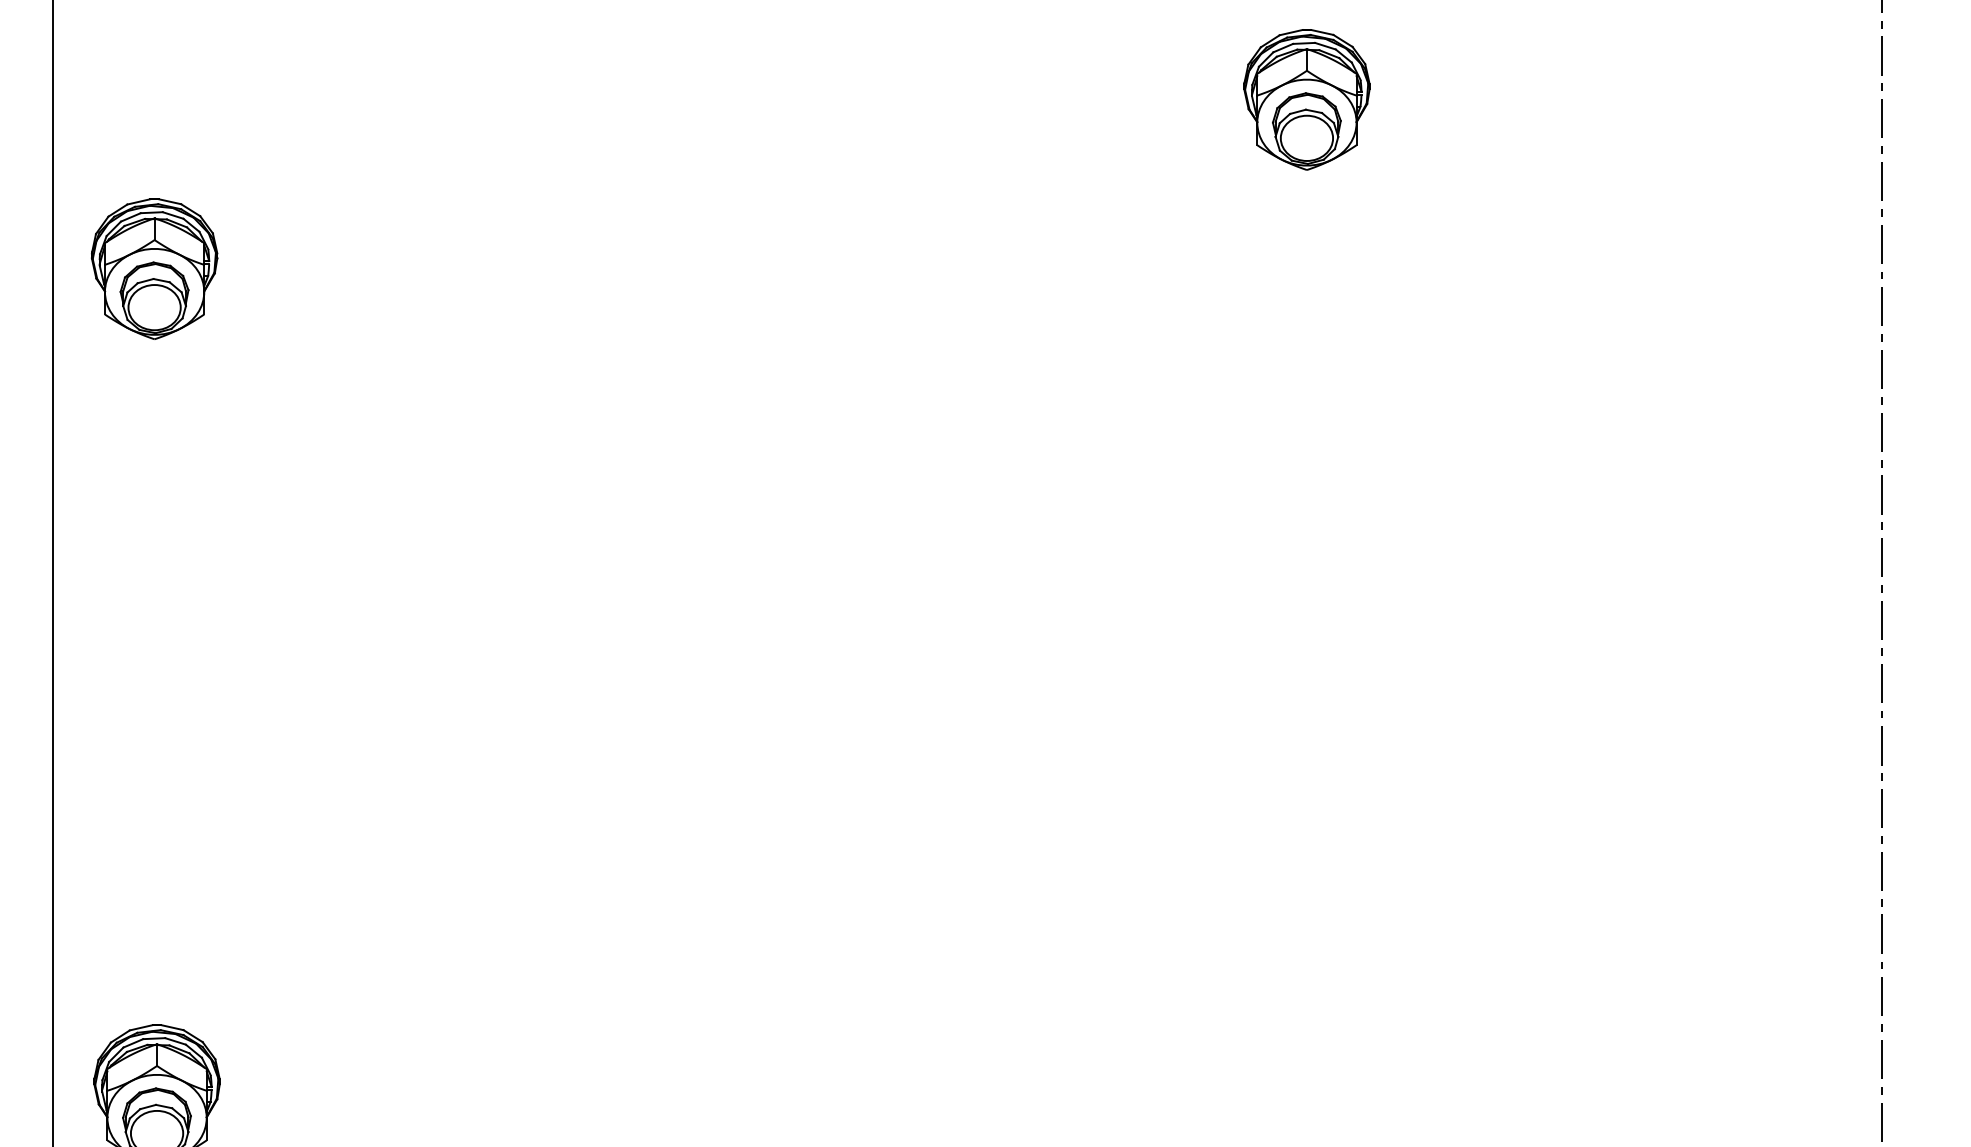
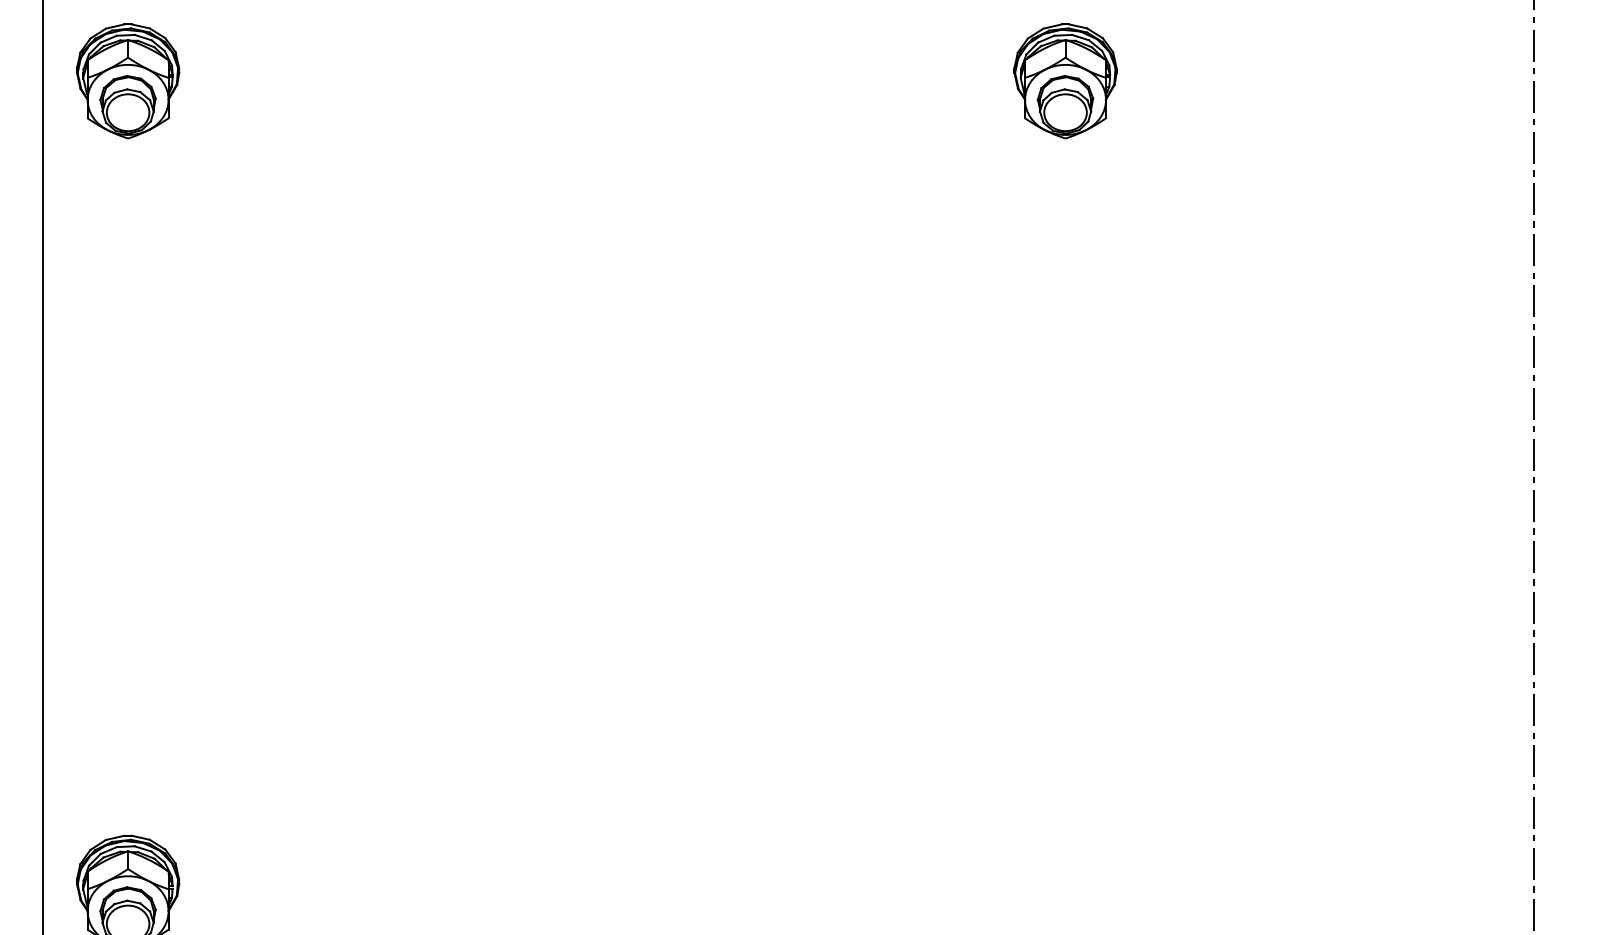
part: (155, 269) -> (128, 81), moved

